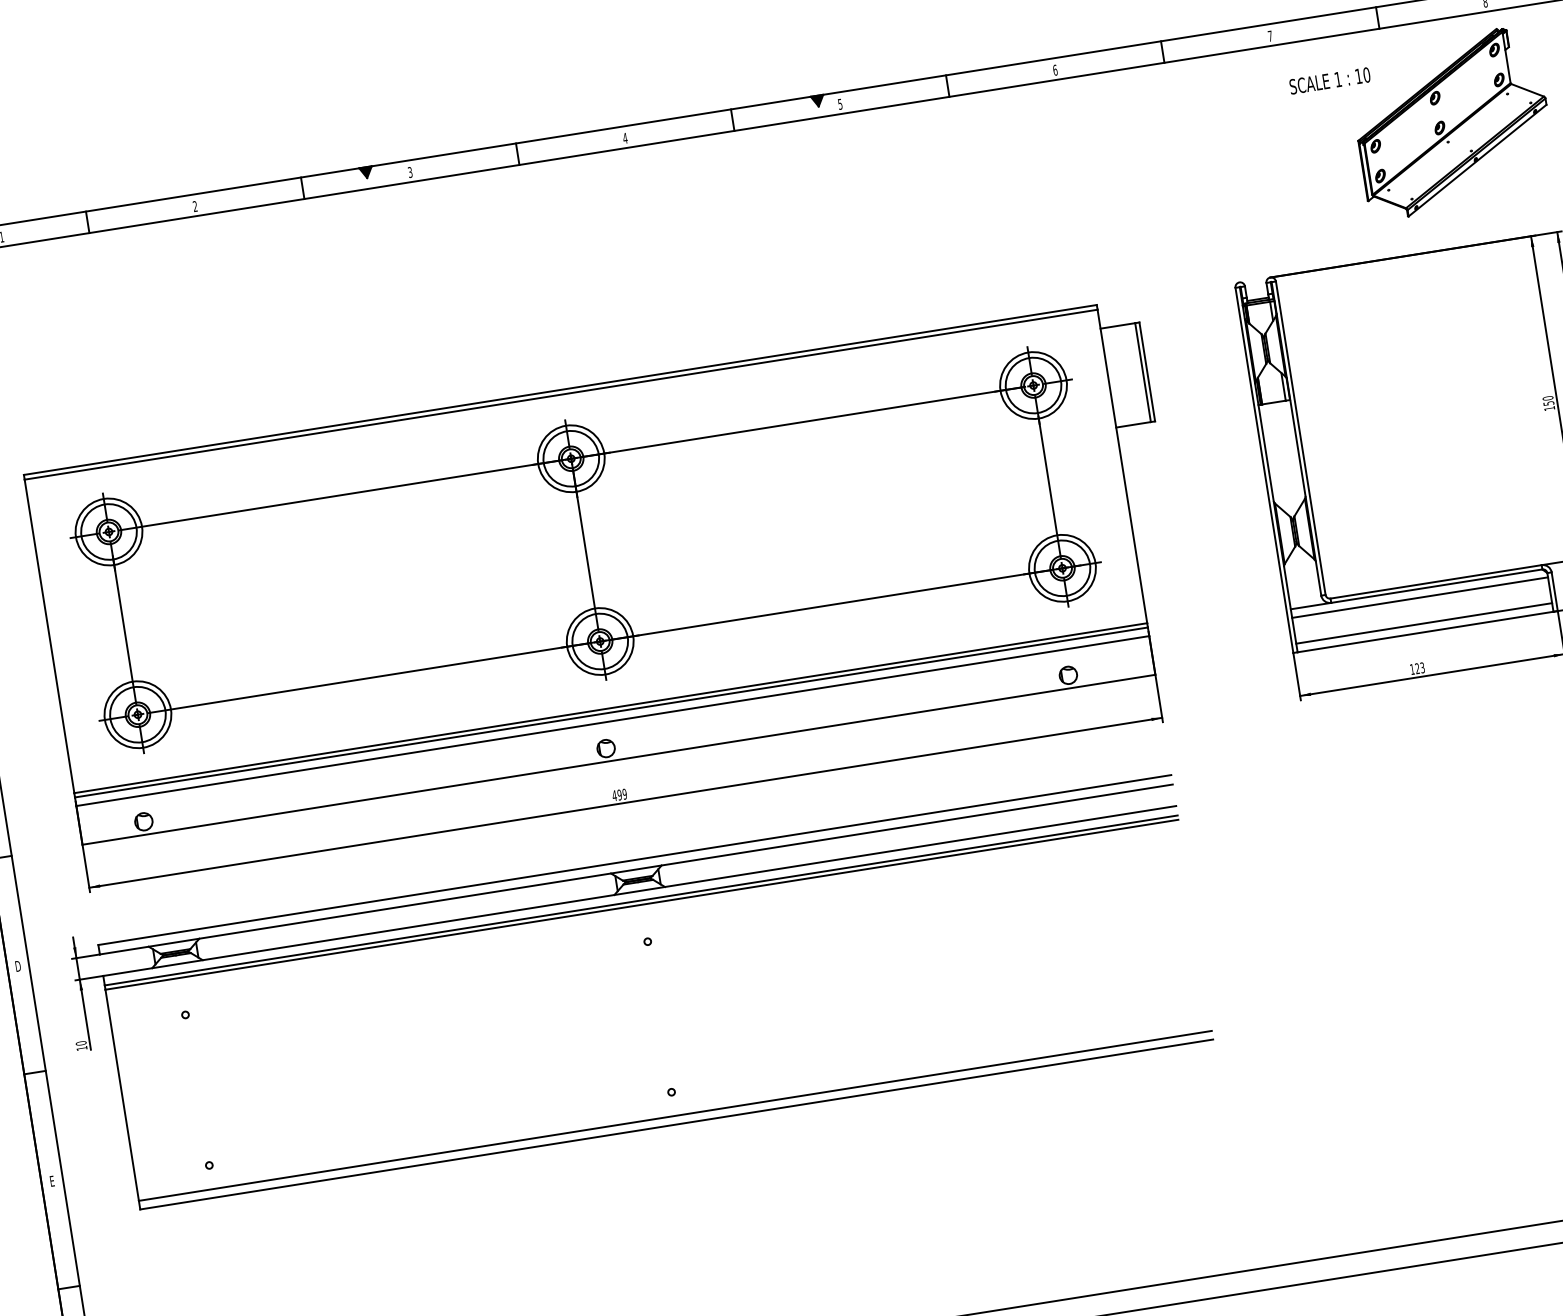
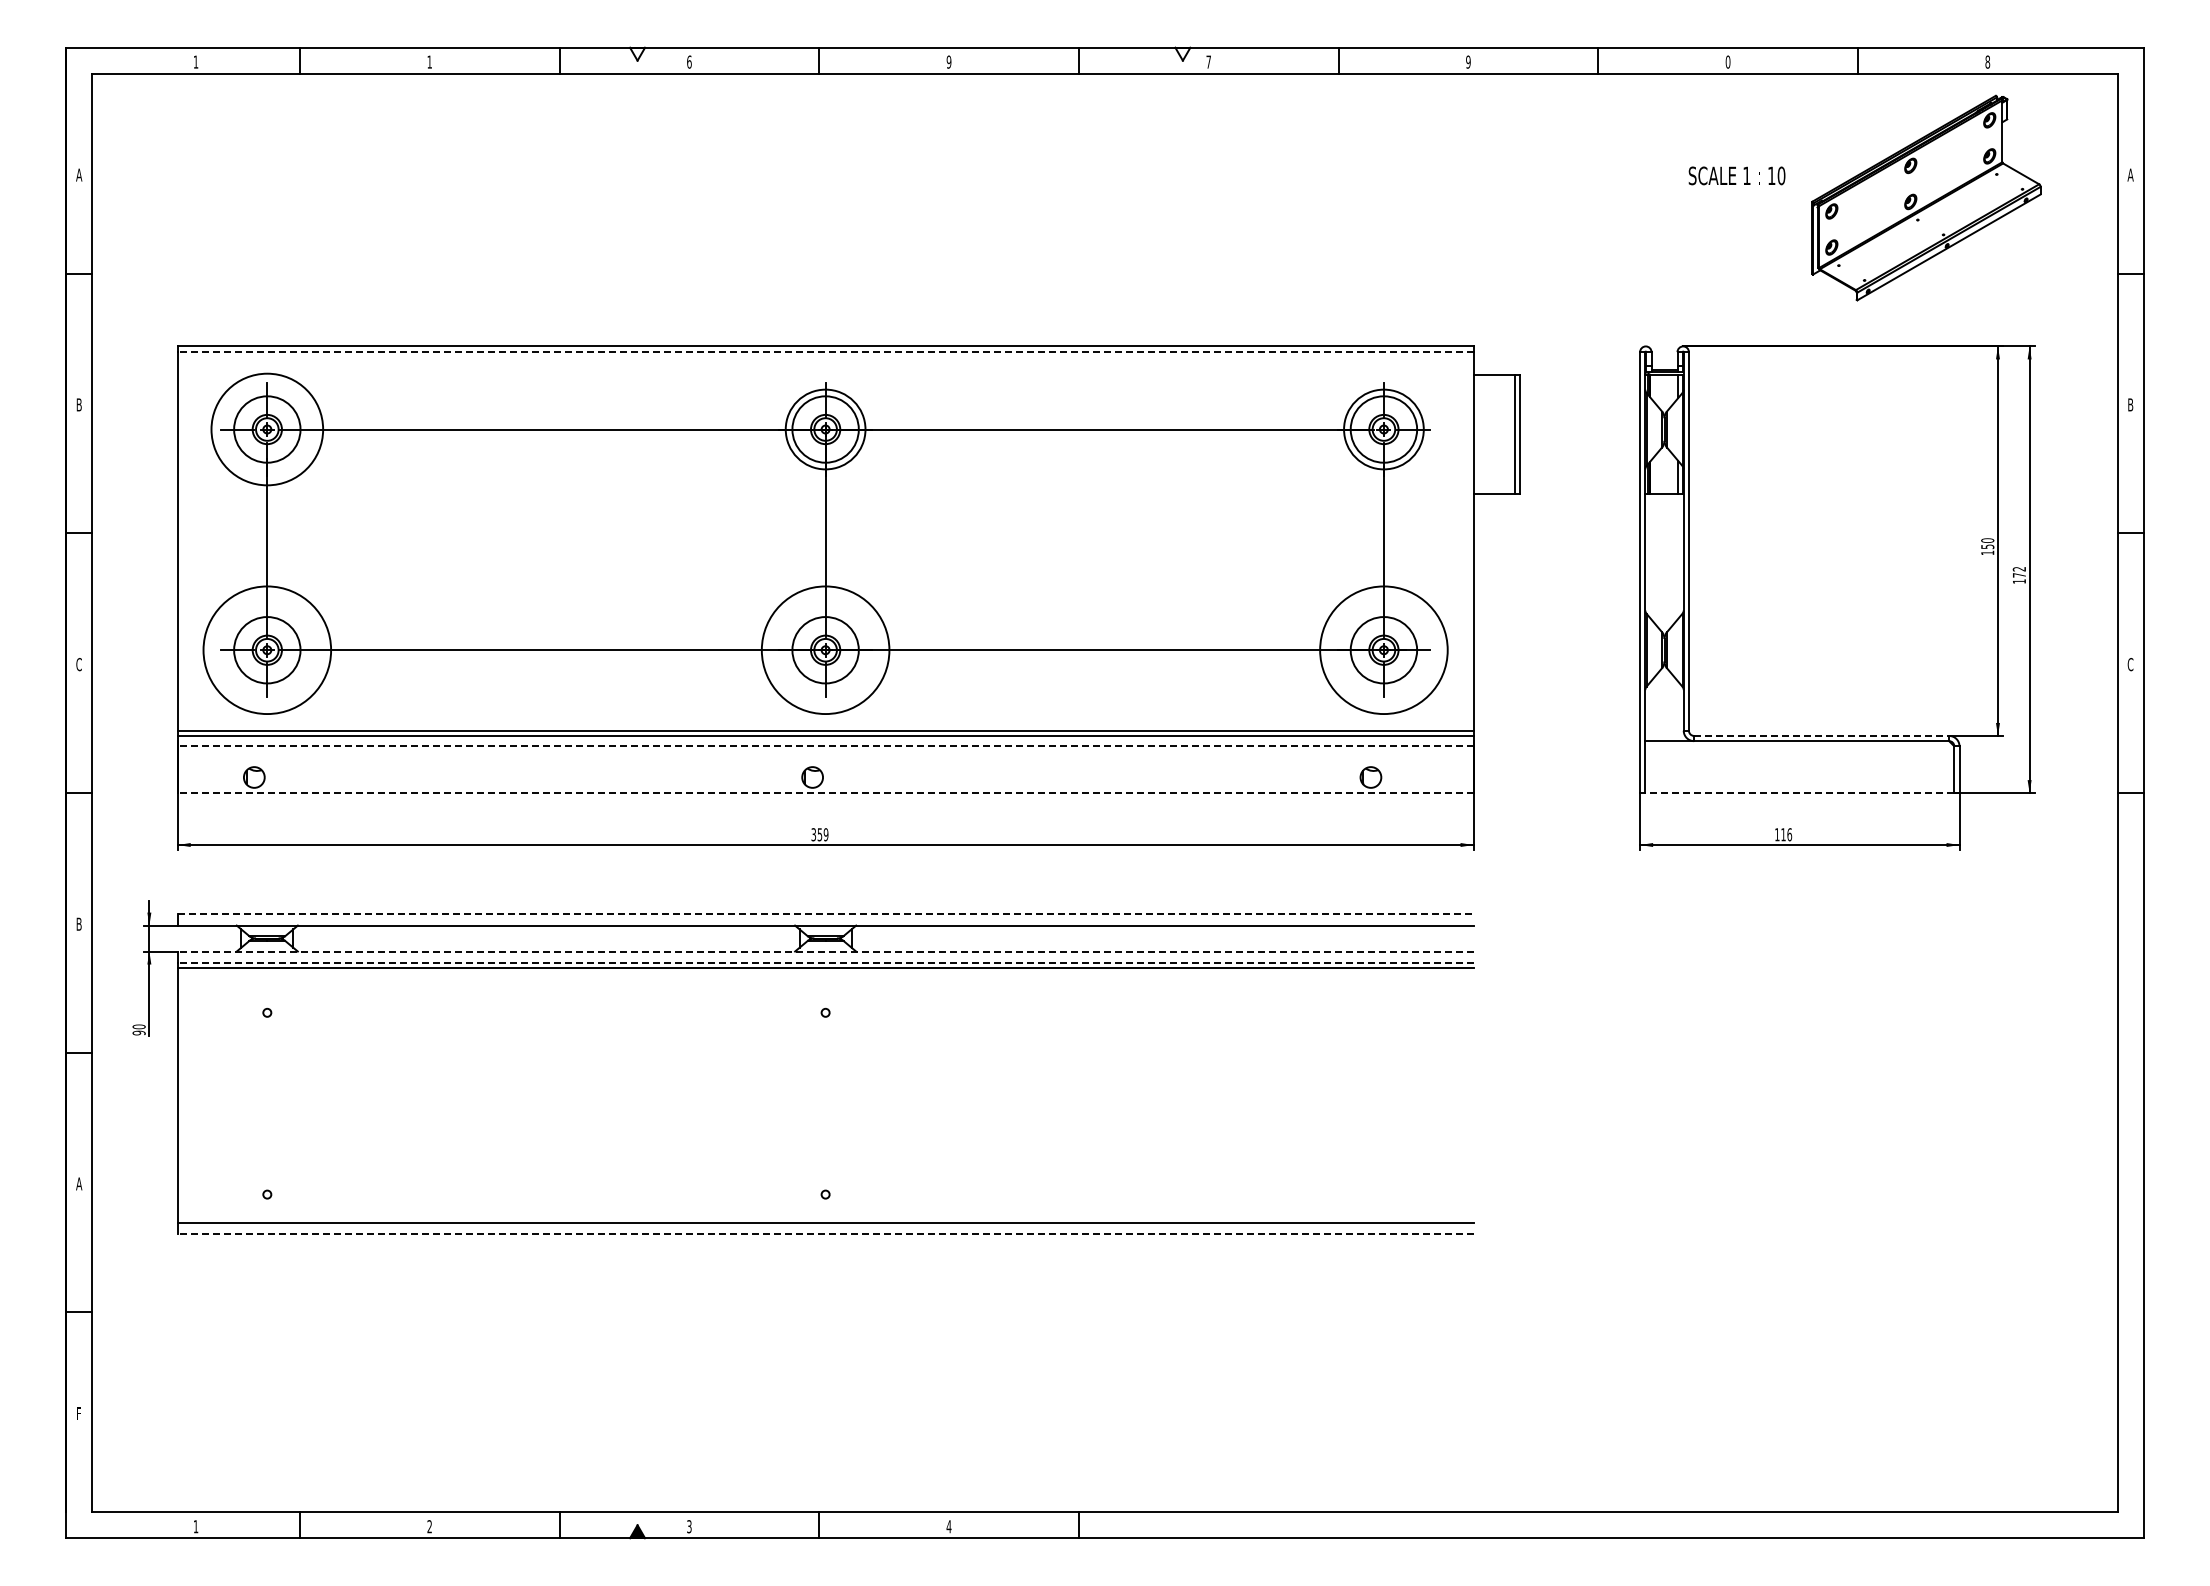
text: (1269, 35) -> (1727, 61), 7 -> 0
text: (1055, 69) -> (1468, 61), 6 -> 9
text: (1329, 80) -> (1736, 175), moved
fill: (817, 100) -> (1182, 53), removed
text: (840, 103) -> (1208, 61), 5 -> 7
text: (624, 137) -> (948, 61), 4 -> 9
text: (410, 171) -> (689, 61), 3 -> 6
fill: (366, 172) -> (637, 53), removed
text: (195, 206) -> (429, 61), 2 -> 1
line: (561, 395) -> (825, 352), solid -> dashed
circle: (109, 531) -> (267, 429), size x1.4
circle: (1062, 568) -> (1383, 650), size x1.6
line: (1435, 581) -> (1821, 735), solid -> dashed
line: (1419, 597) -> (1799, 751), removed
line: (1423, 623) -> (1799, 782), removed
line: (1425, 632) -> (1799, 793), solid -> dashed
circle: (600, 641) -> (825, 650), size x1.6
text: (1419, 668) -> (1786, 834), 123 -> 116
circle: (138, 714) -> (267, 650), size x1.6
line: (612, 721) -> (825, 746), solid -> dashed
line: (618, 760) -> (825, 793), solid -> dashed
text: (616, 795) -> (816, 834), 499 -> 359
line: (634, 860) -> (825, 914), solid -> dashed
line: (639, 890) -> (825, 951), solid -> dashed
line: (641, 900) -> (825, 962), solid -> dashed
text: (18, 965) -> (79, 923), D -> B
text: (81, 1048) -> (138, 1032), 10 -> 90
line: (676, 1124) -> (825, 1233), solid -> dashed
text: (52, 1180) -> (79, 1183), E -> A

